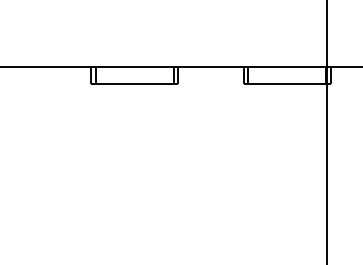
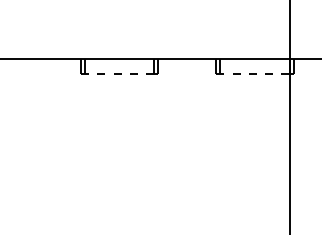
line: (134, 84) -> (119, 74), solid -> dashed
line: (286, 84) -> (254, 74), solid -> dashed

